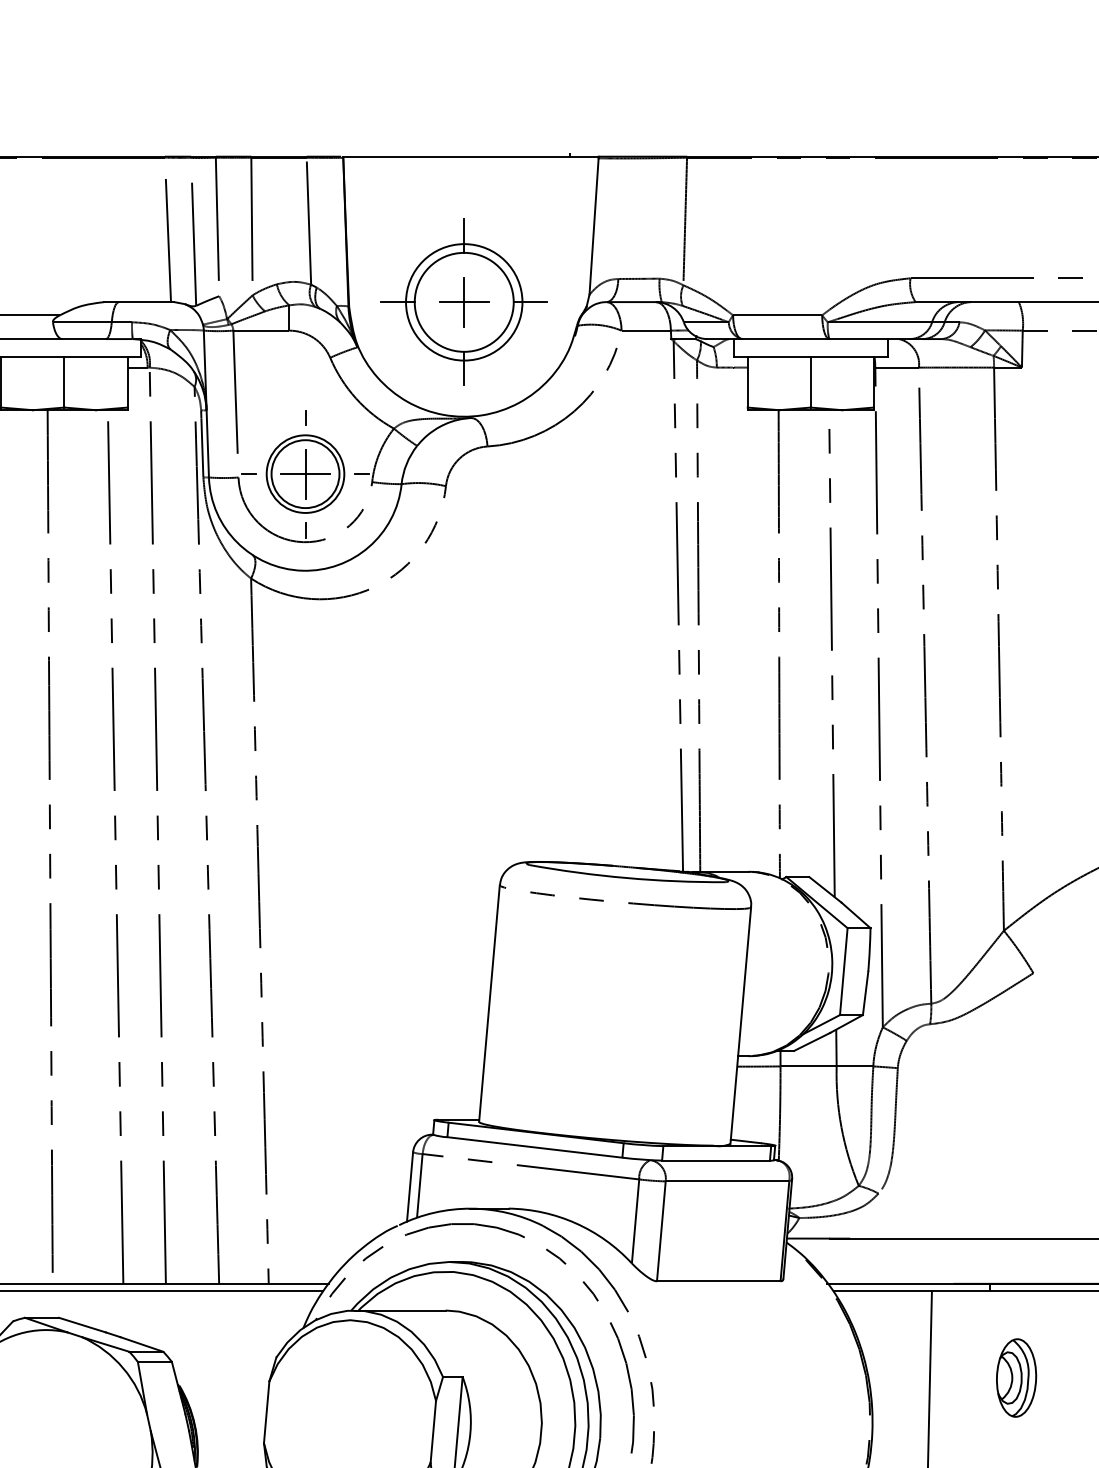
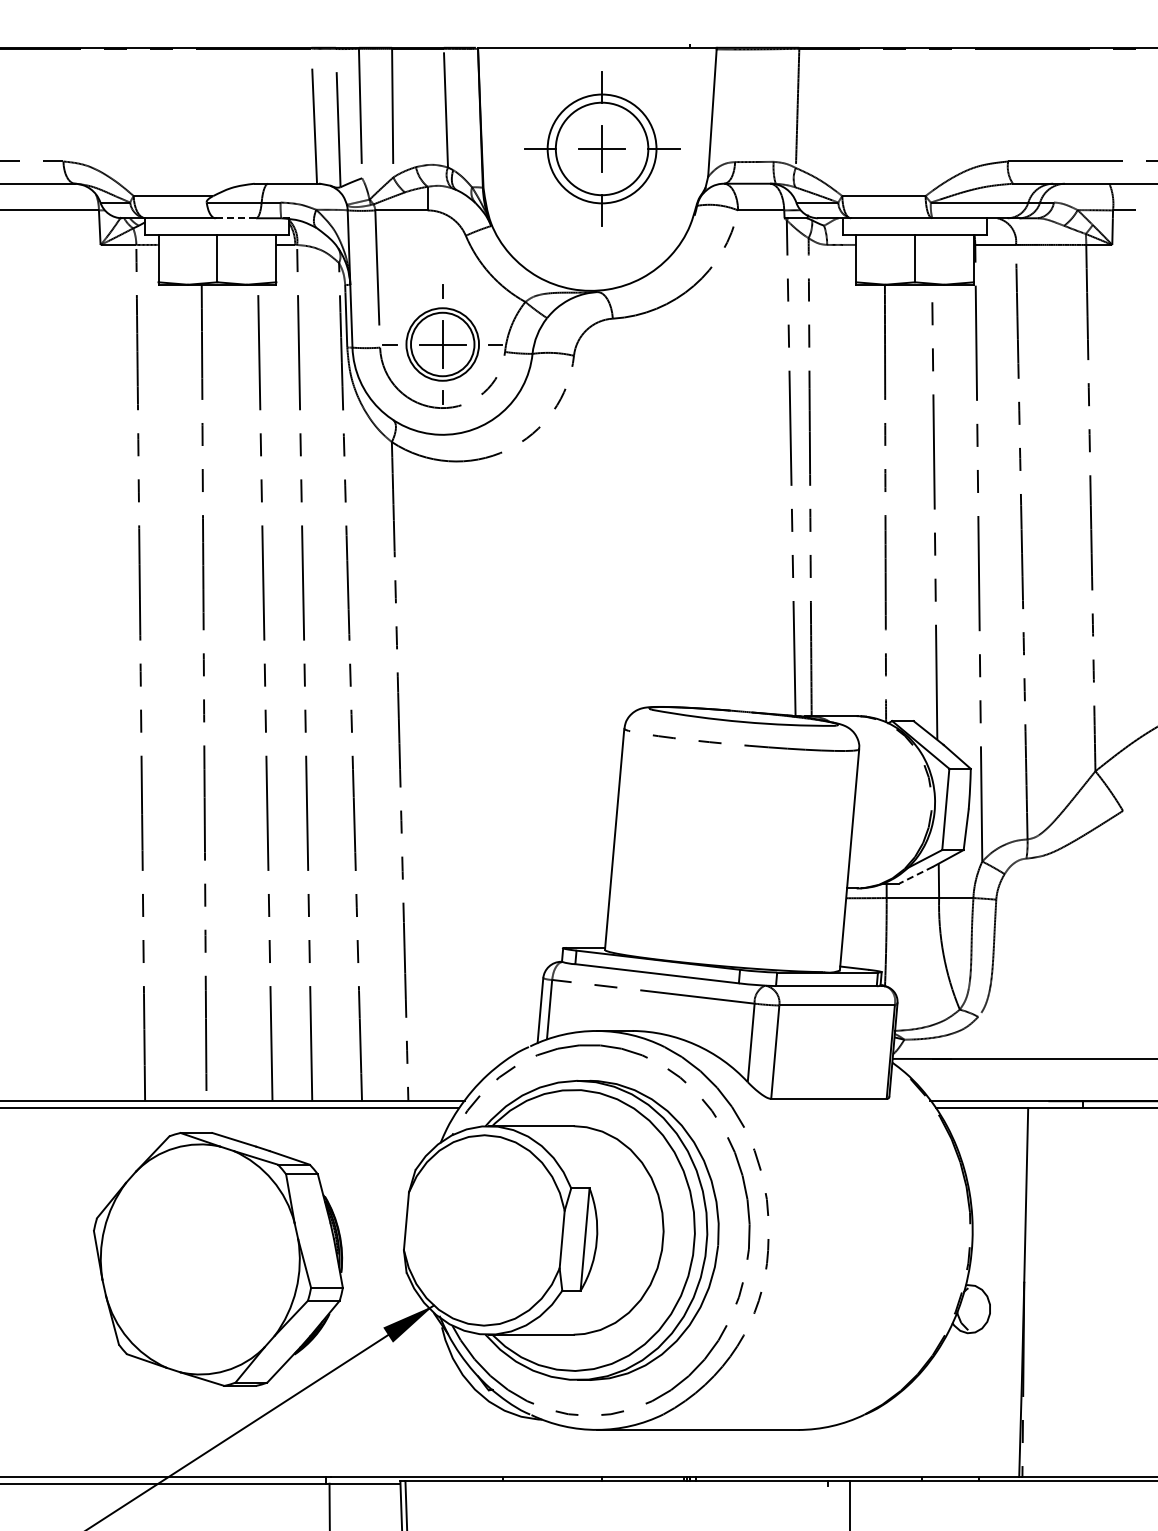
part: (464, 301) -> (602, 148), moved
line: (83, 339) -> (235, 218), solid -> dashed
line: (812, 1042) -> (916, 875), solid -> dashed
part: (1016, 1378) -> (1107, 1189), removed

